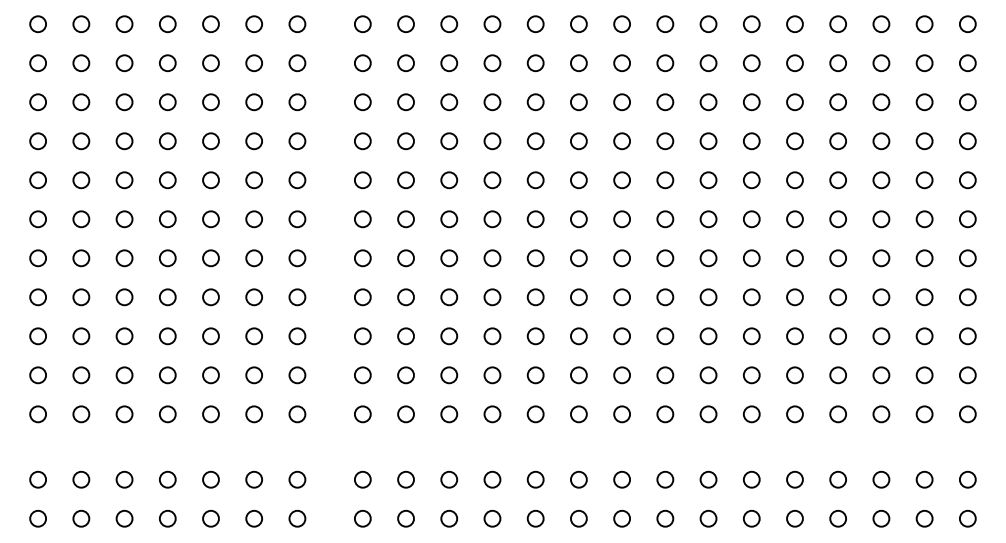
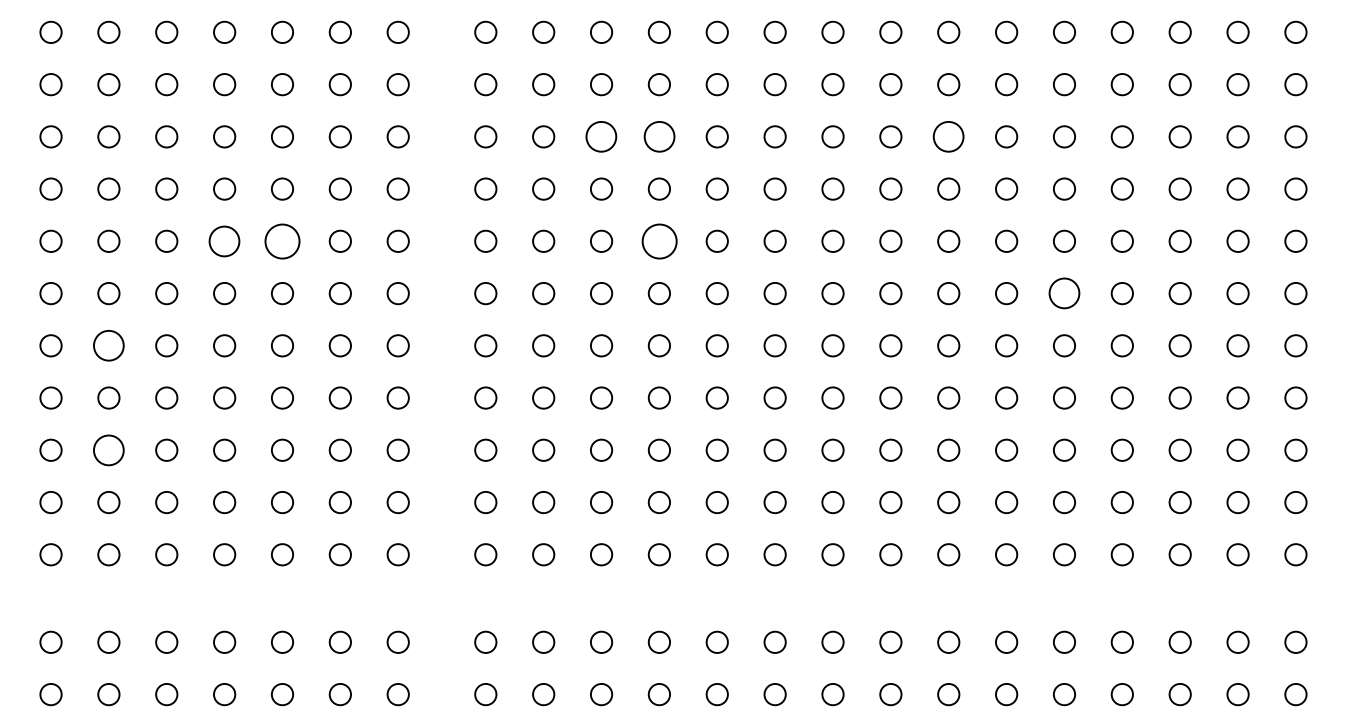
circle: (449, 101) -> (601, 136), size x1.4
circle: (491, 101) -> (658, 136), size x1.4
circle: (708, 101) -> (948, 136), size x1.4
circle: (167, 179) -> (224, 240), size x1.4
circle: (211, 179) -> (282, 240), size x1.6
circle: (491, 179) -> (658, 240), size x1.6
circle: (794, 219) -> (1064, 293), size x1.4
circle: (81, 258) -> (108, 345), size x1.4
circle: (81, 335) -> (108, 449), size x1.4

